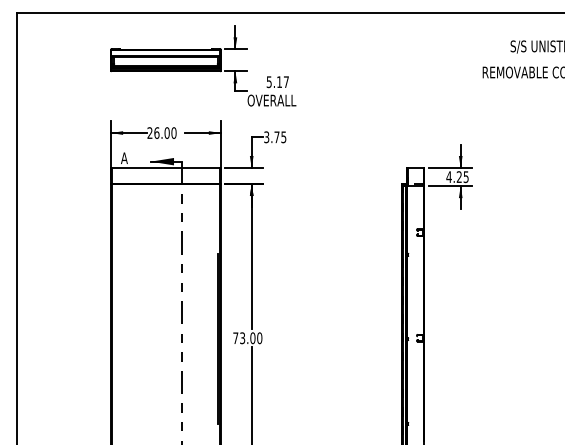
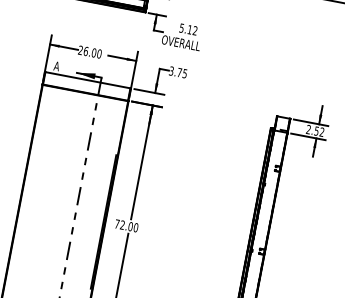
text: (285, 81) -> (194, 30), 5.17 -> 5.12
text: (457, 177) -> (315, 131), 4.25 -> 2.52
text: (242, 338) -> (122, 225), 73.00 -> 72.00

